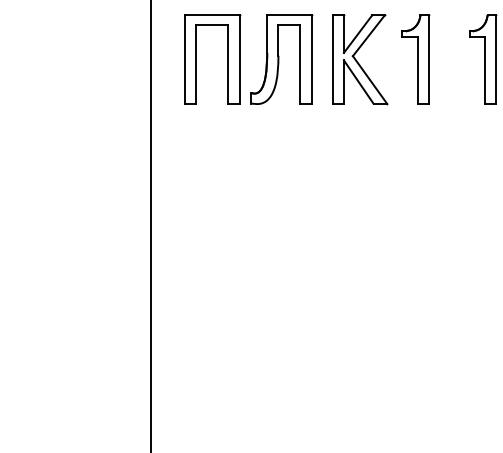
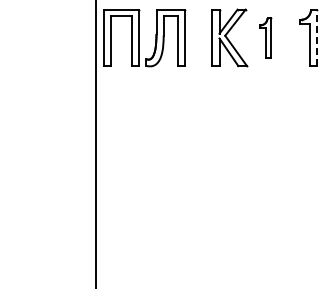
part: (415, 58) -> (265, 37), size x0.7
line: (495, 58) -> (316, 37), solid -> dashed
part: (248, 60) -> (144, 38), moved

